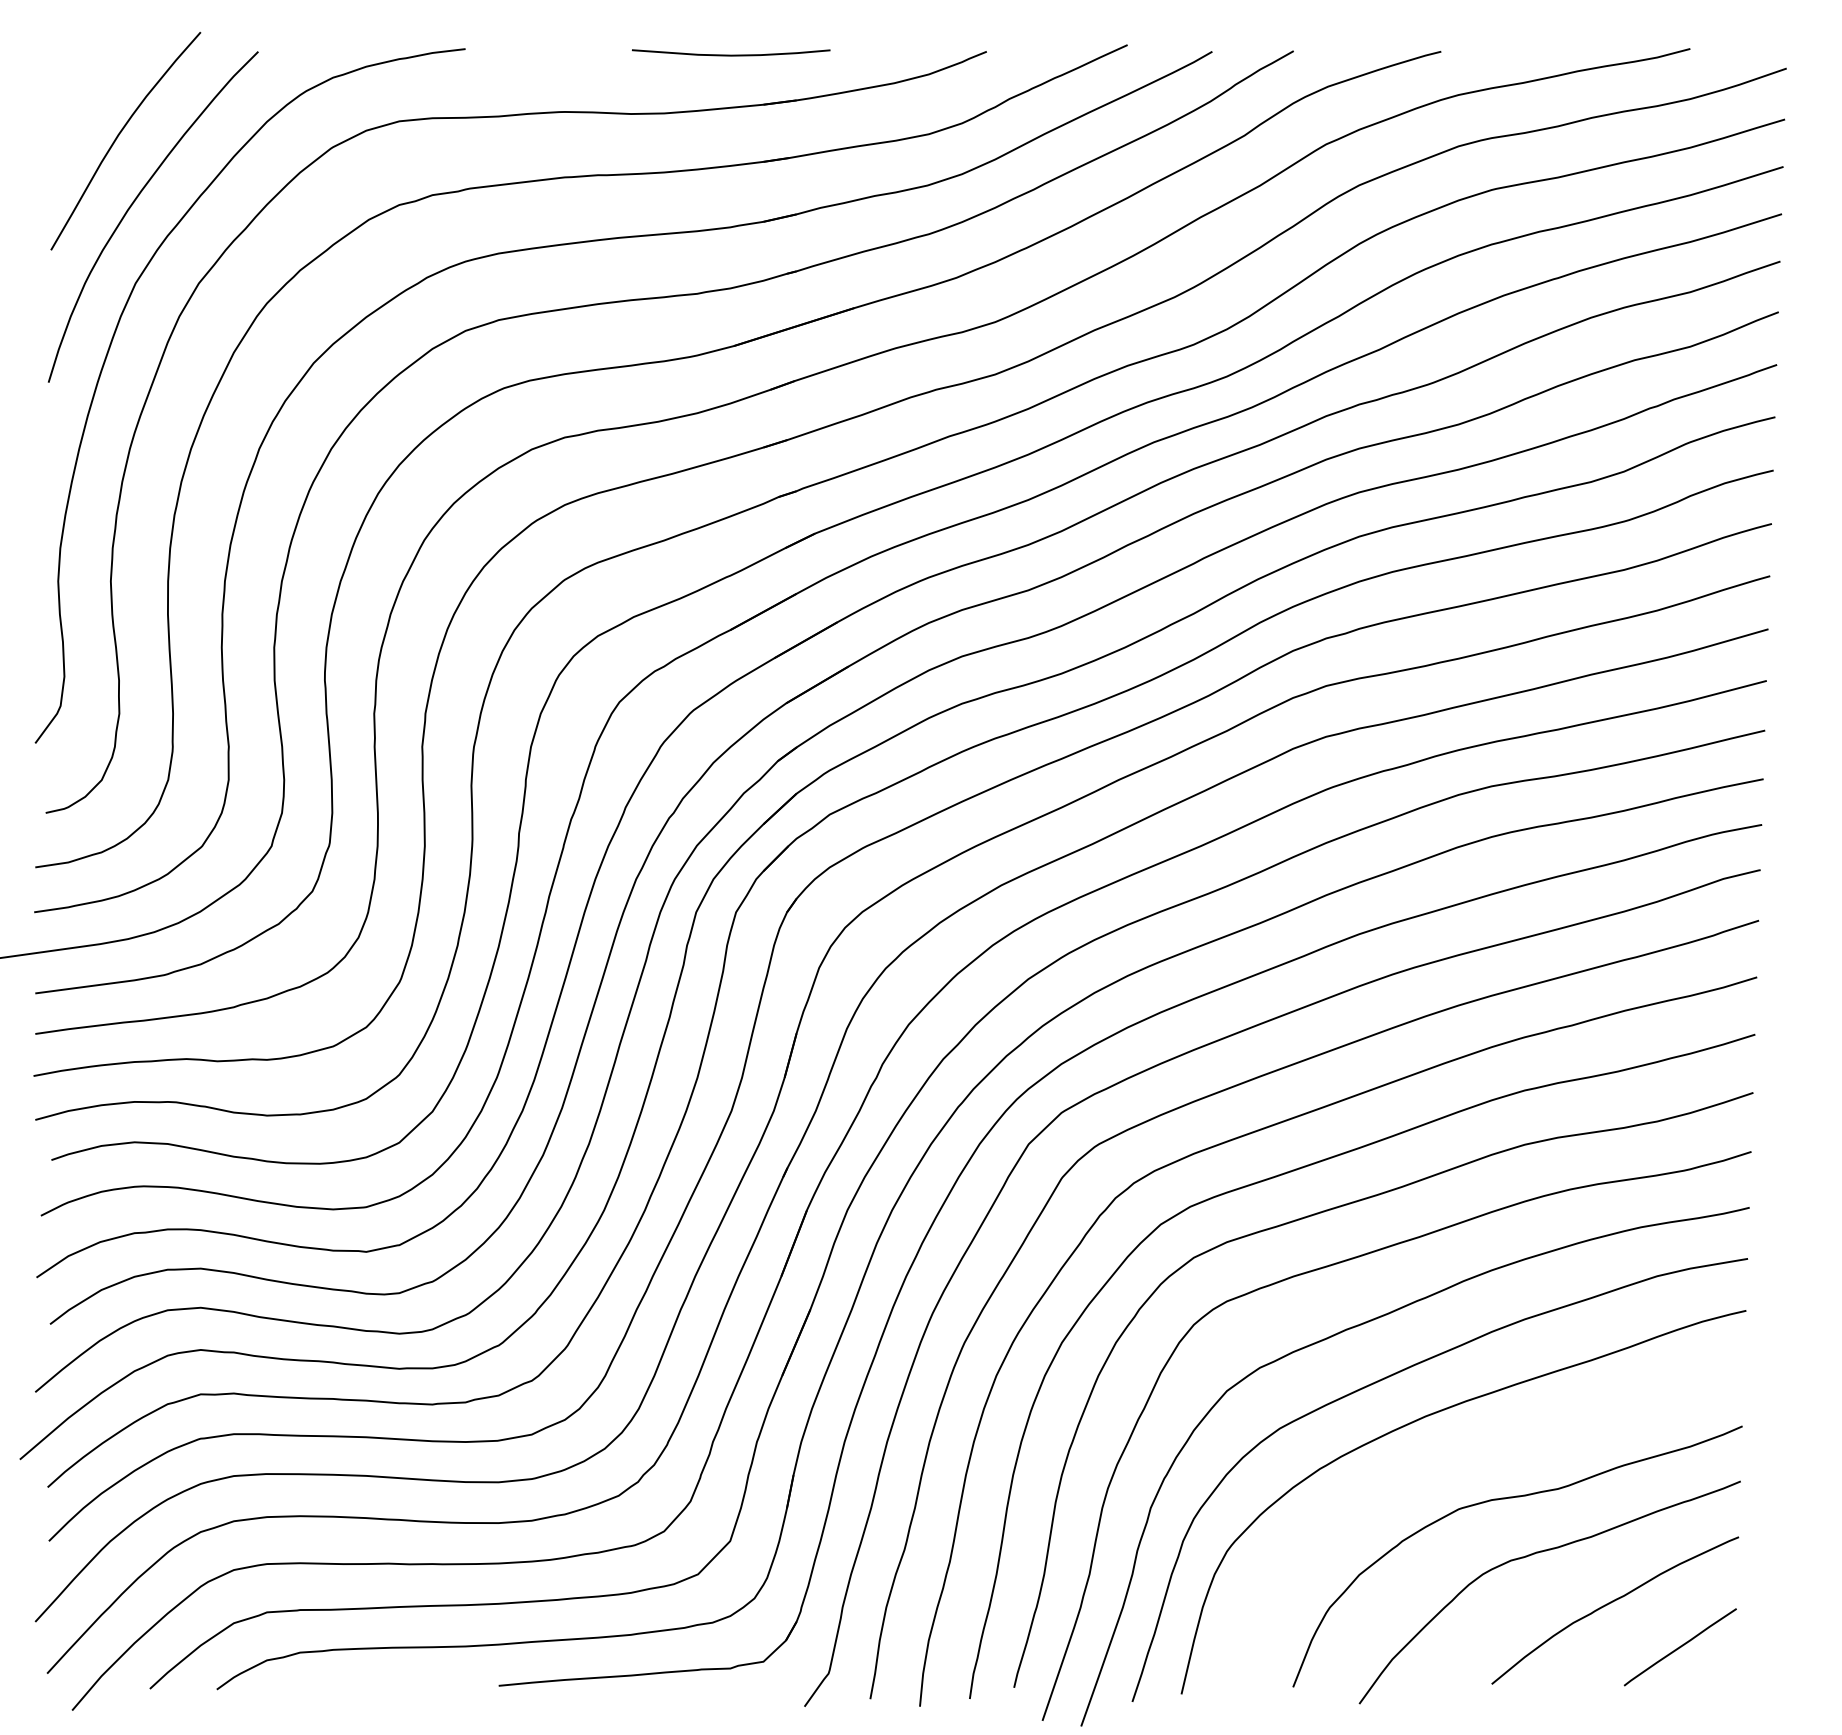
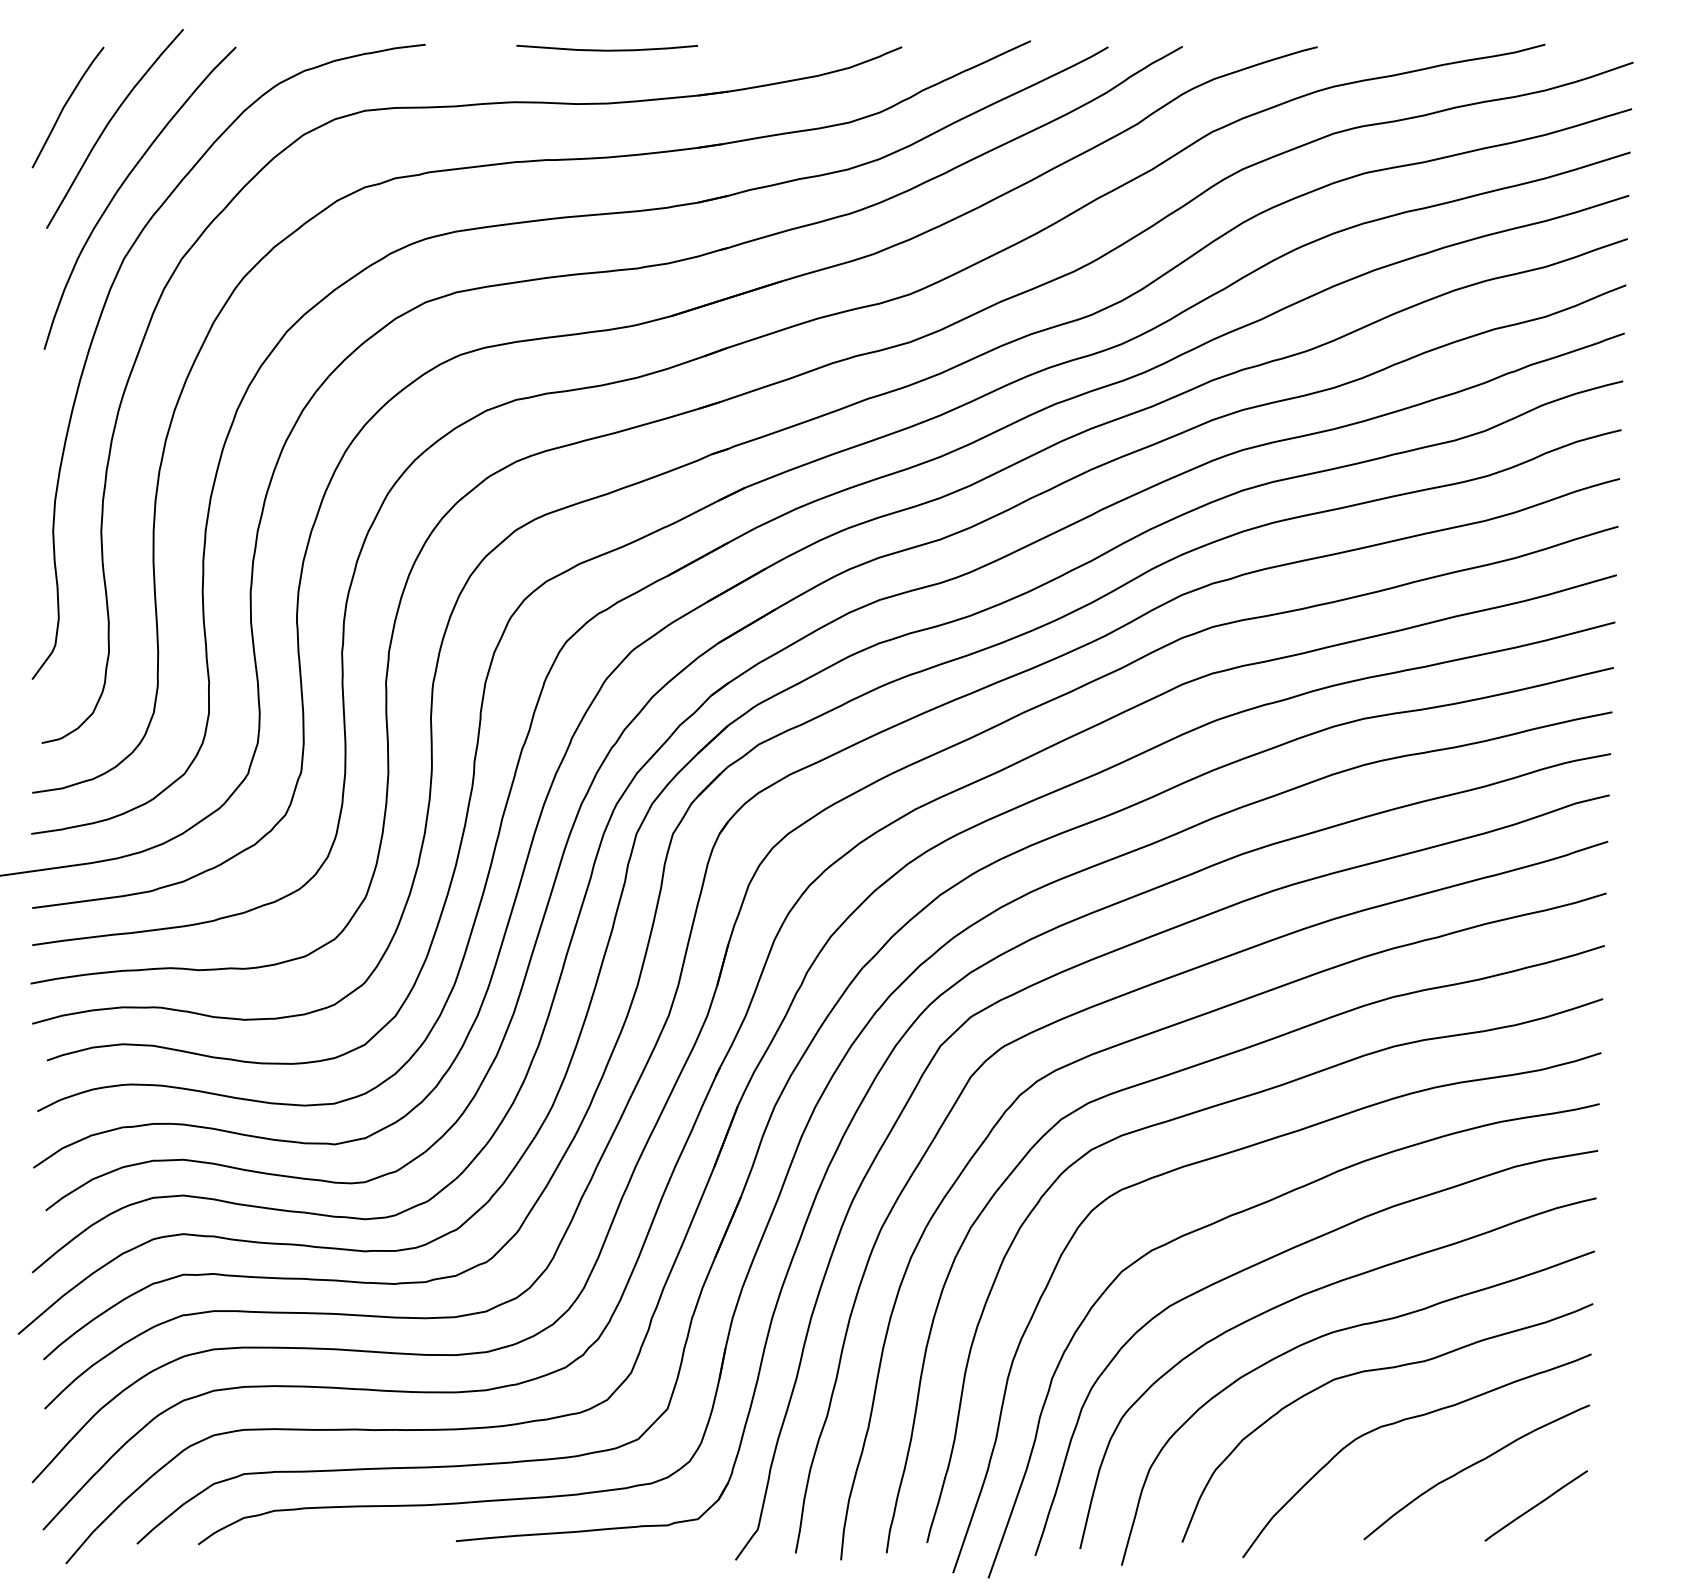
curve: (731, 54) -> (607, 49), moved
curve: (72, 115) -> (66, 105), added
curve: (1458, 1458) -> (1333, 1333), added

